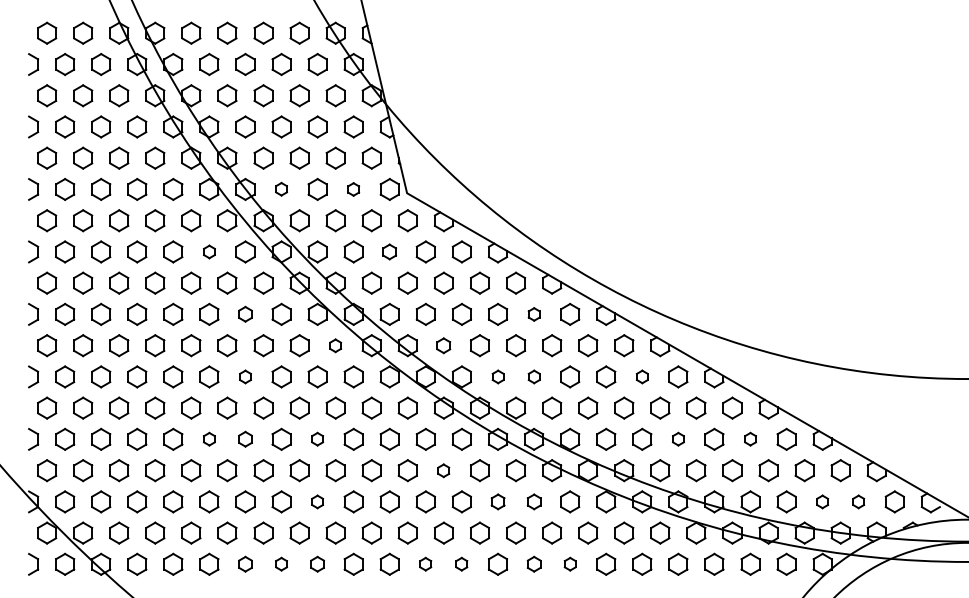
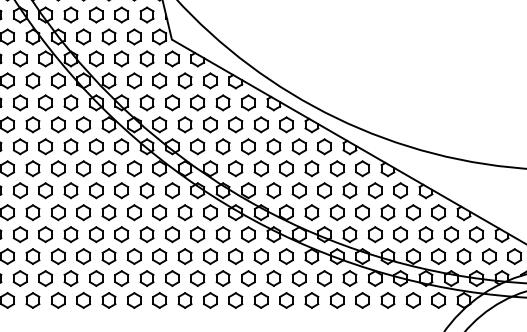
part: (281, 188) -> (83, 36), size x1.67
part: (353, 189) -> (134, 37), size x1.67
part: (209, 251) -> (33, 80), size x1.67
part: (389, 251) -> (159, 80), size x1.43
part: (245, 313) -> (58, 124), size x1.43
part: (534, 314) -> (261, 124), size x1.67
part: (335, 345) -> (121, 146), size x1.67
part: (443, 345) -> (197, 146), size x1.43
part: (245, 376) -> (58, 168), size x1.67
part: (498, 376) -> (236, 168), size x1.67
part: (534, 376) -> (261, 168), size x1.67
part: (642, 376) -> (337, 168), size x1.67
part: (209, 438) -> (33, 212), size x1.67
part: (245, 438) -> (58, 212), size x1.43
part: (317, 438) -> (108, 212), size x1.67
part: (678, 438) -> (362, 212), size x1.67
part: (750, 438) -> (413, 212), size x1.67
part: (443, 470) -> (197, 234), size x1.67
part: (317, 501) -> (108, 256), size x1.67
part: (498, 501) -> (236, 256), size x1.43
part: (534, 501) -> (261, 256), size x1.43
part: (822, 501) -> (463, 256), size x1.67
part: (858, 501) -> (489, 256), size x1.67
part: (245, 563) -> (58, 299), size x1.43
part: (281, 563) -> (83, 299), size x1.67
part: (317, 563) -> (108, 299), size x1.43
part: (425, 563) -> (184, 299), size x1.67
part: (461, 563) -> (210, 299), size x1.67
part: (534, 563) -> (261, 299), size x1.43
part: (570, 563) -> (286, 299), size x1.67

